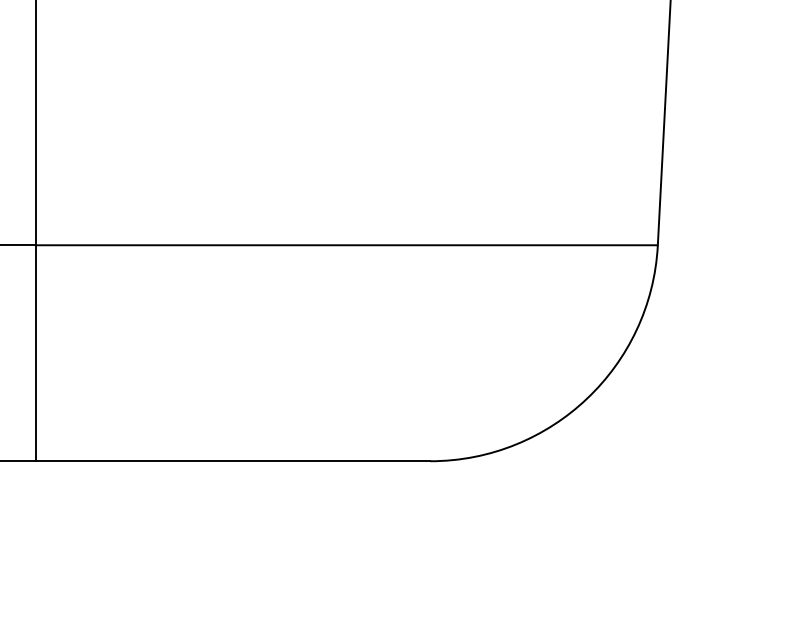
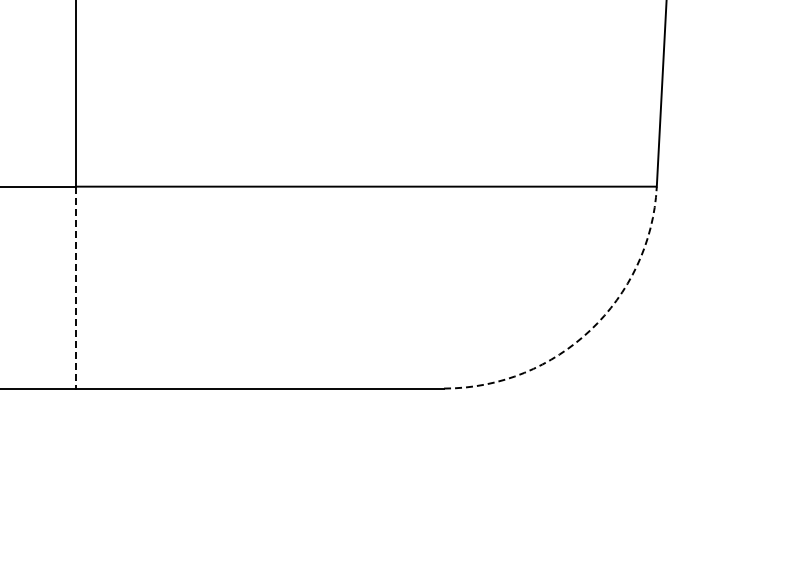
line: (36, 353) -> (75, 287), solid -> dashed
arc: (586, 399) -> (590, 330), solid -> dashed

